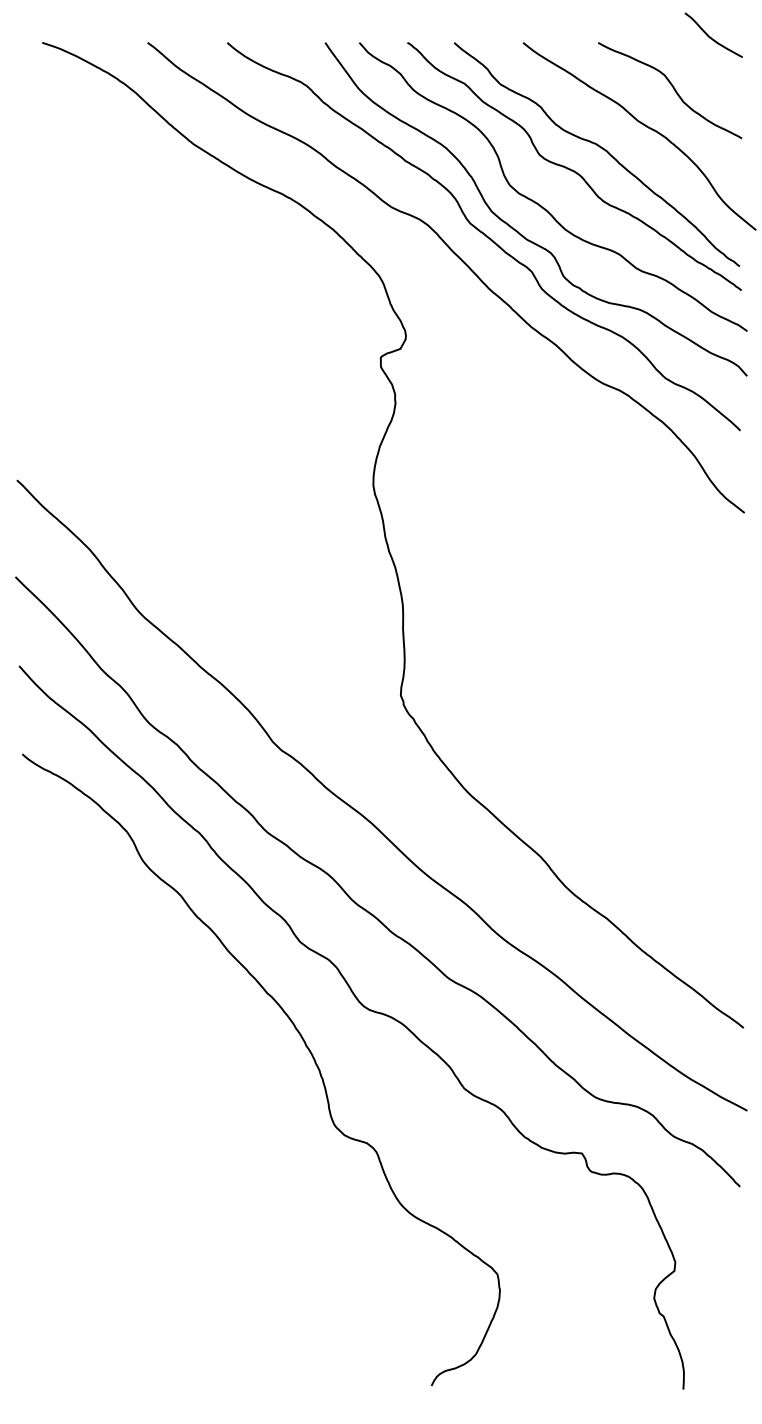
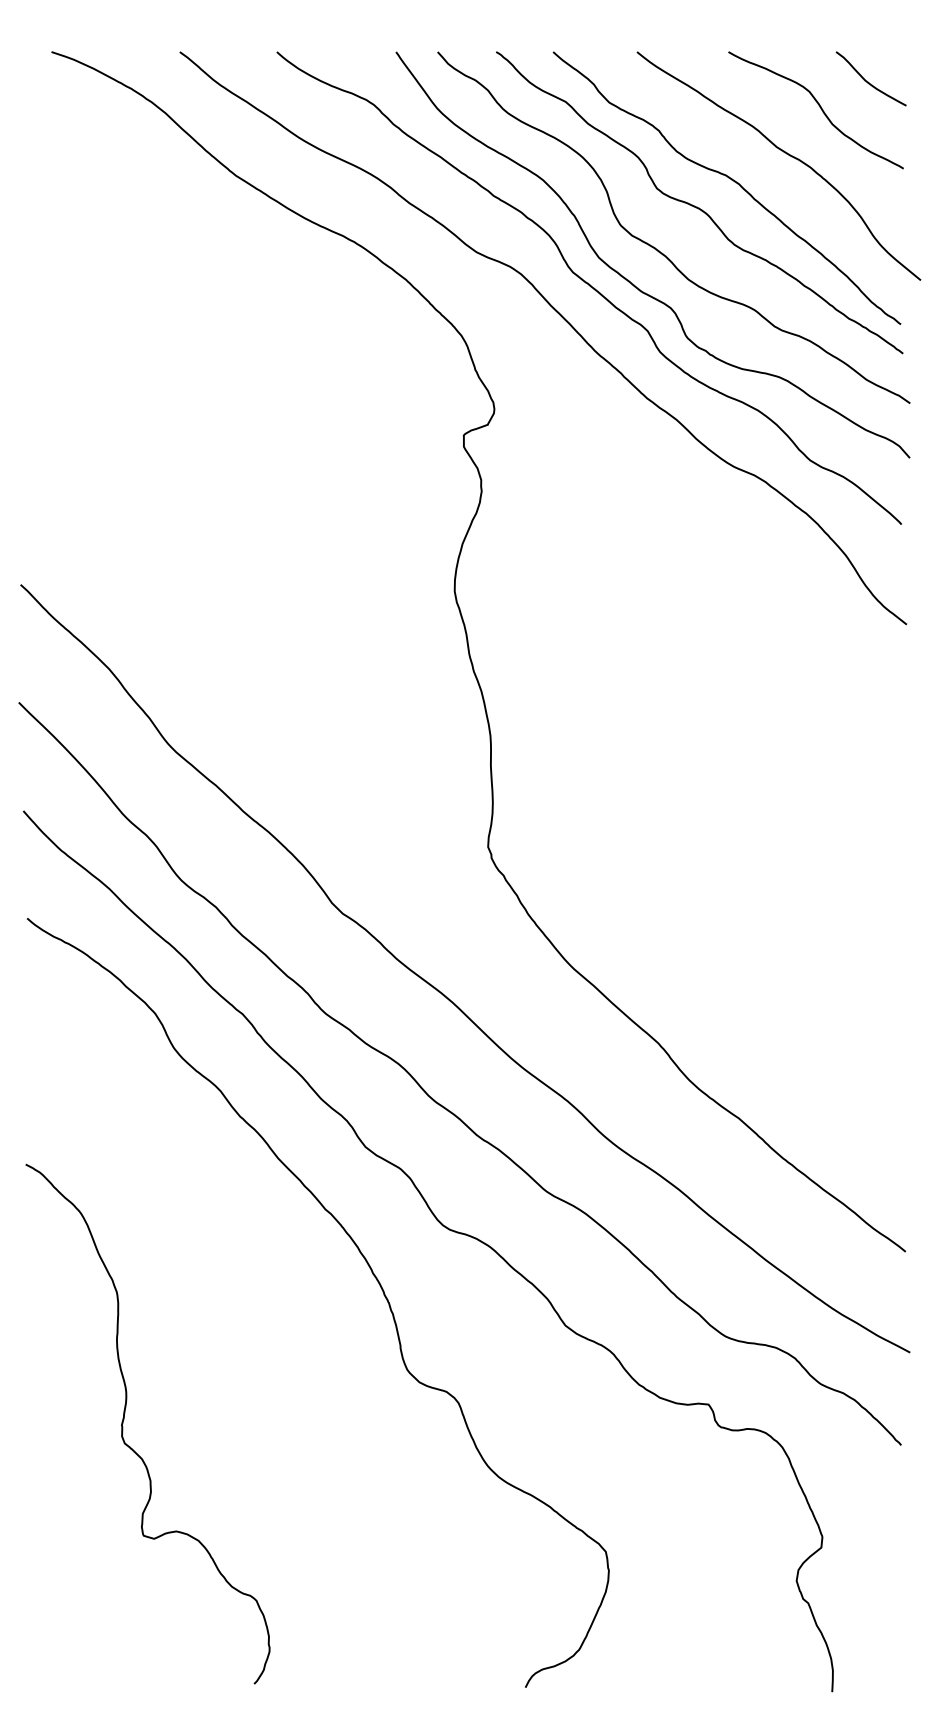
curve: (711, 37) -> (868, 81), moved
curve: (102, 1165) -> (124, 1419), added

